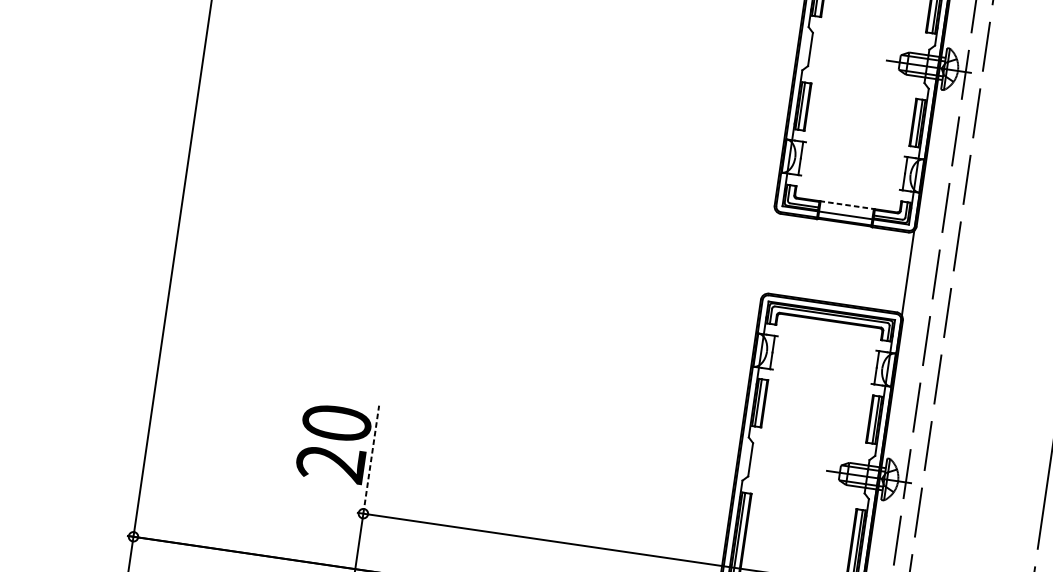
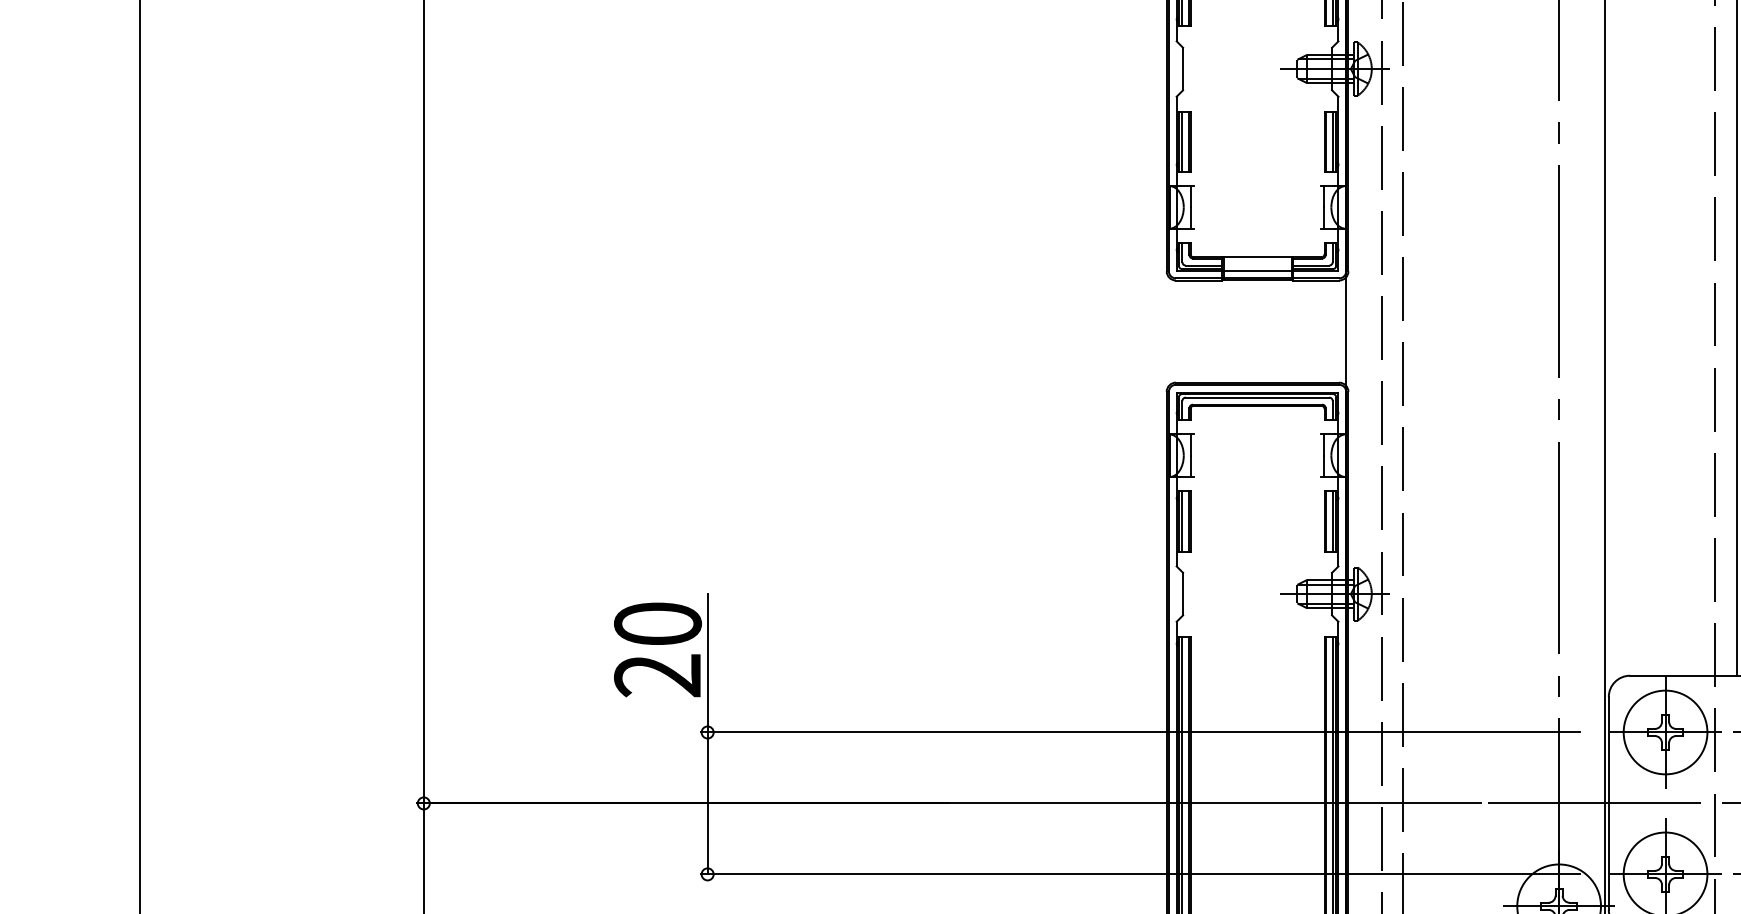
line: (847, 205) -> (1258, 257), dashed -> solid
line: (371, 458) -> (707, 662), dashed -> solid

